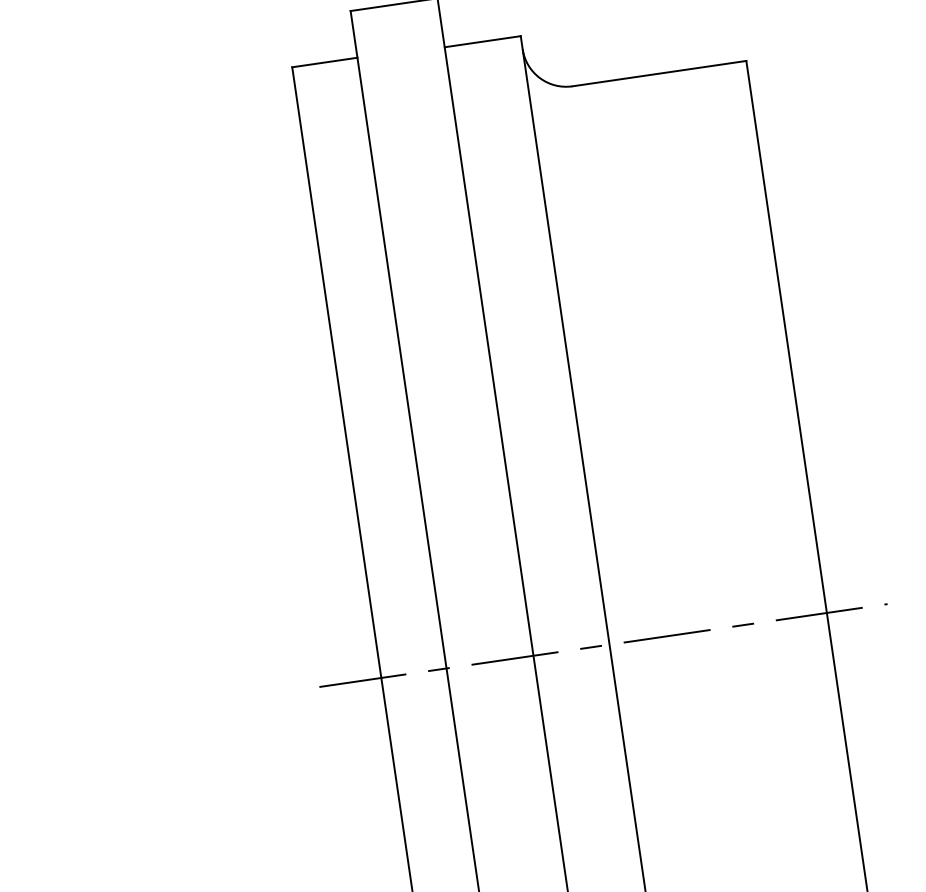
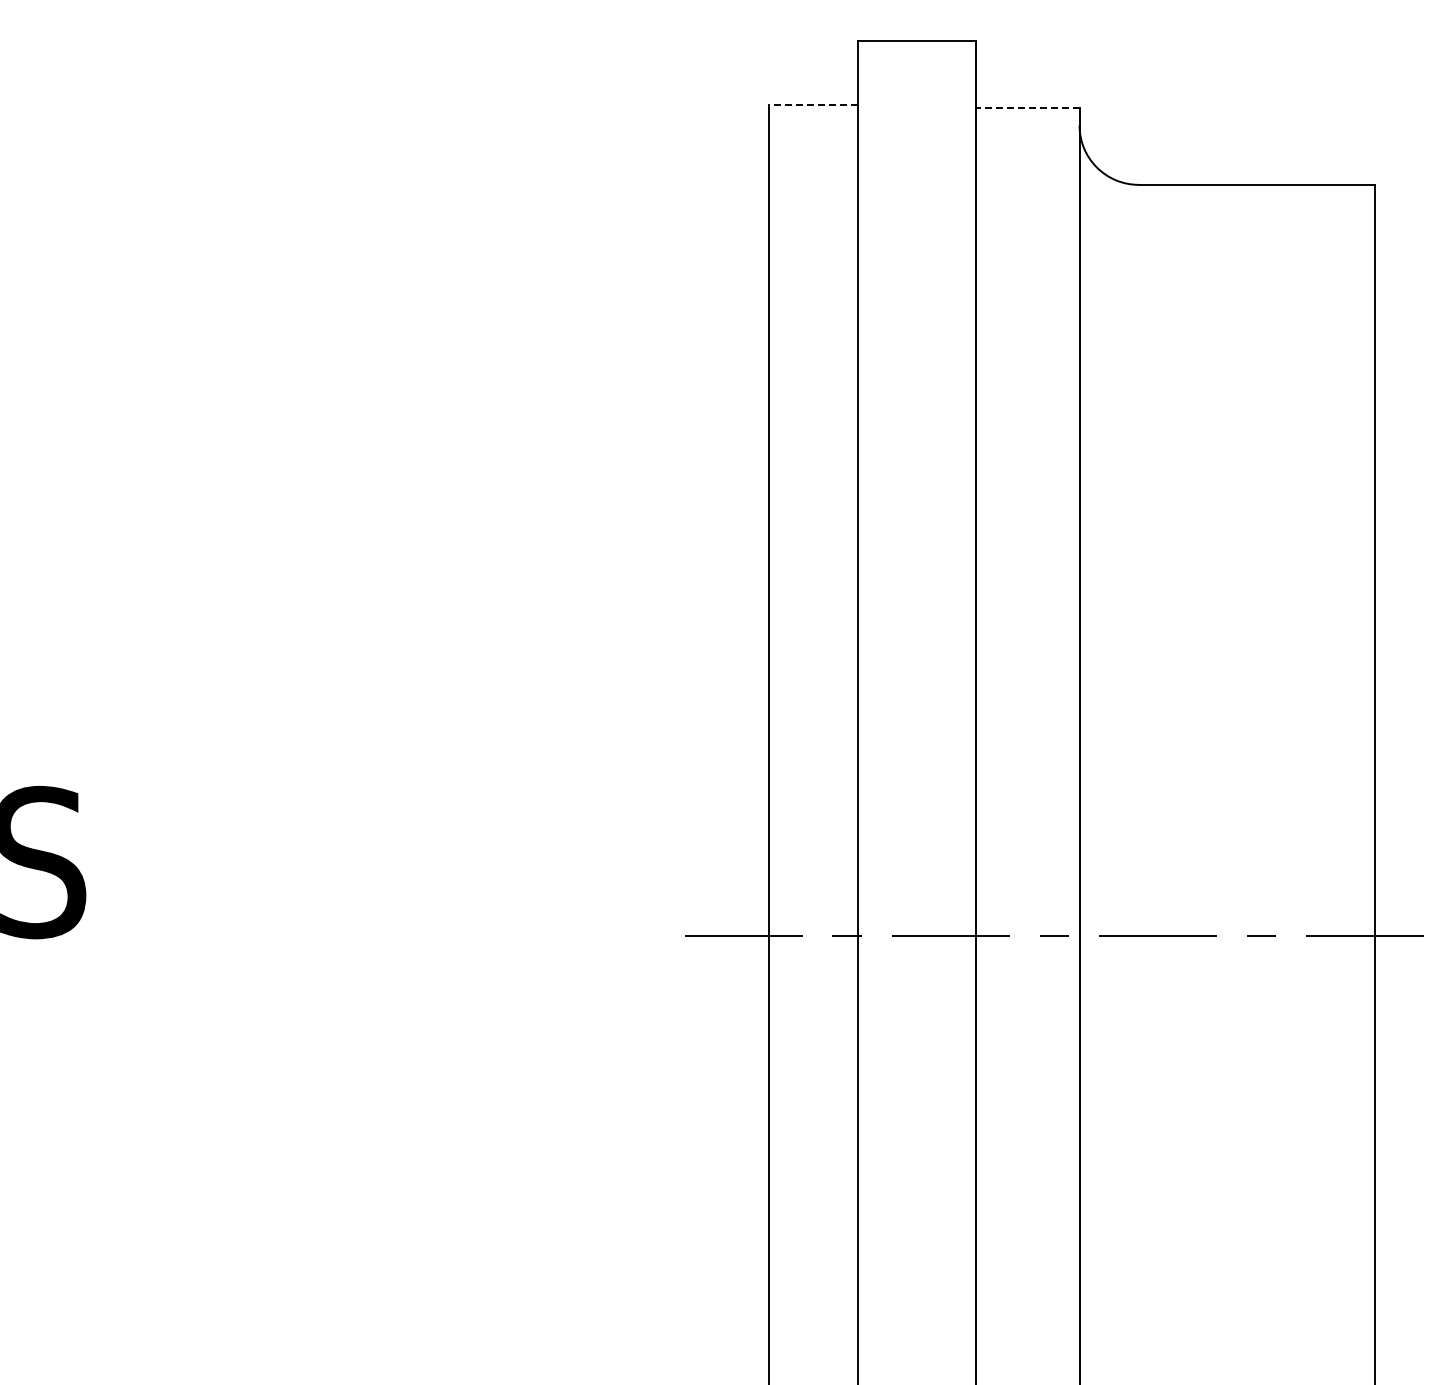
line: (482, 41) -> (1027, 107), solid -> dashed
line: (324, 62) -> (812, 104), solid -> dashed

